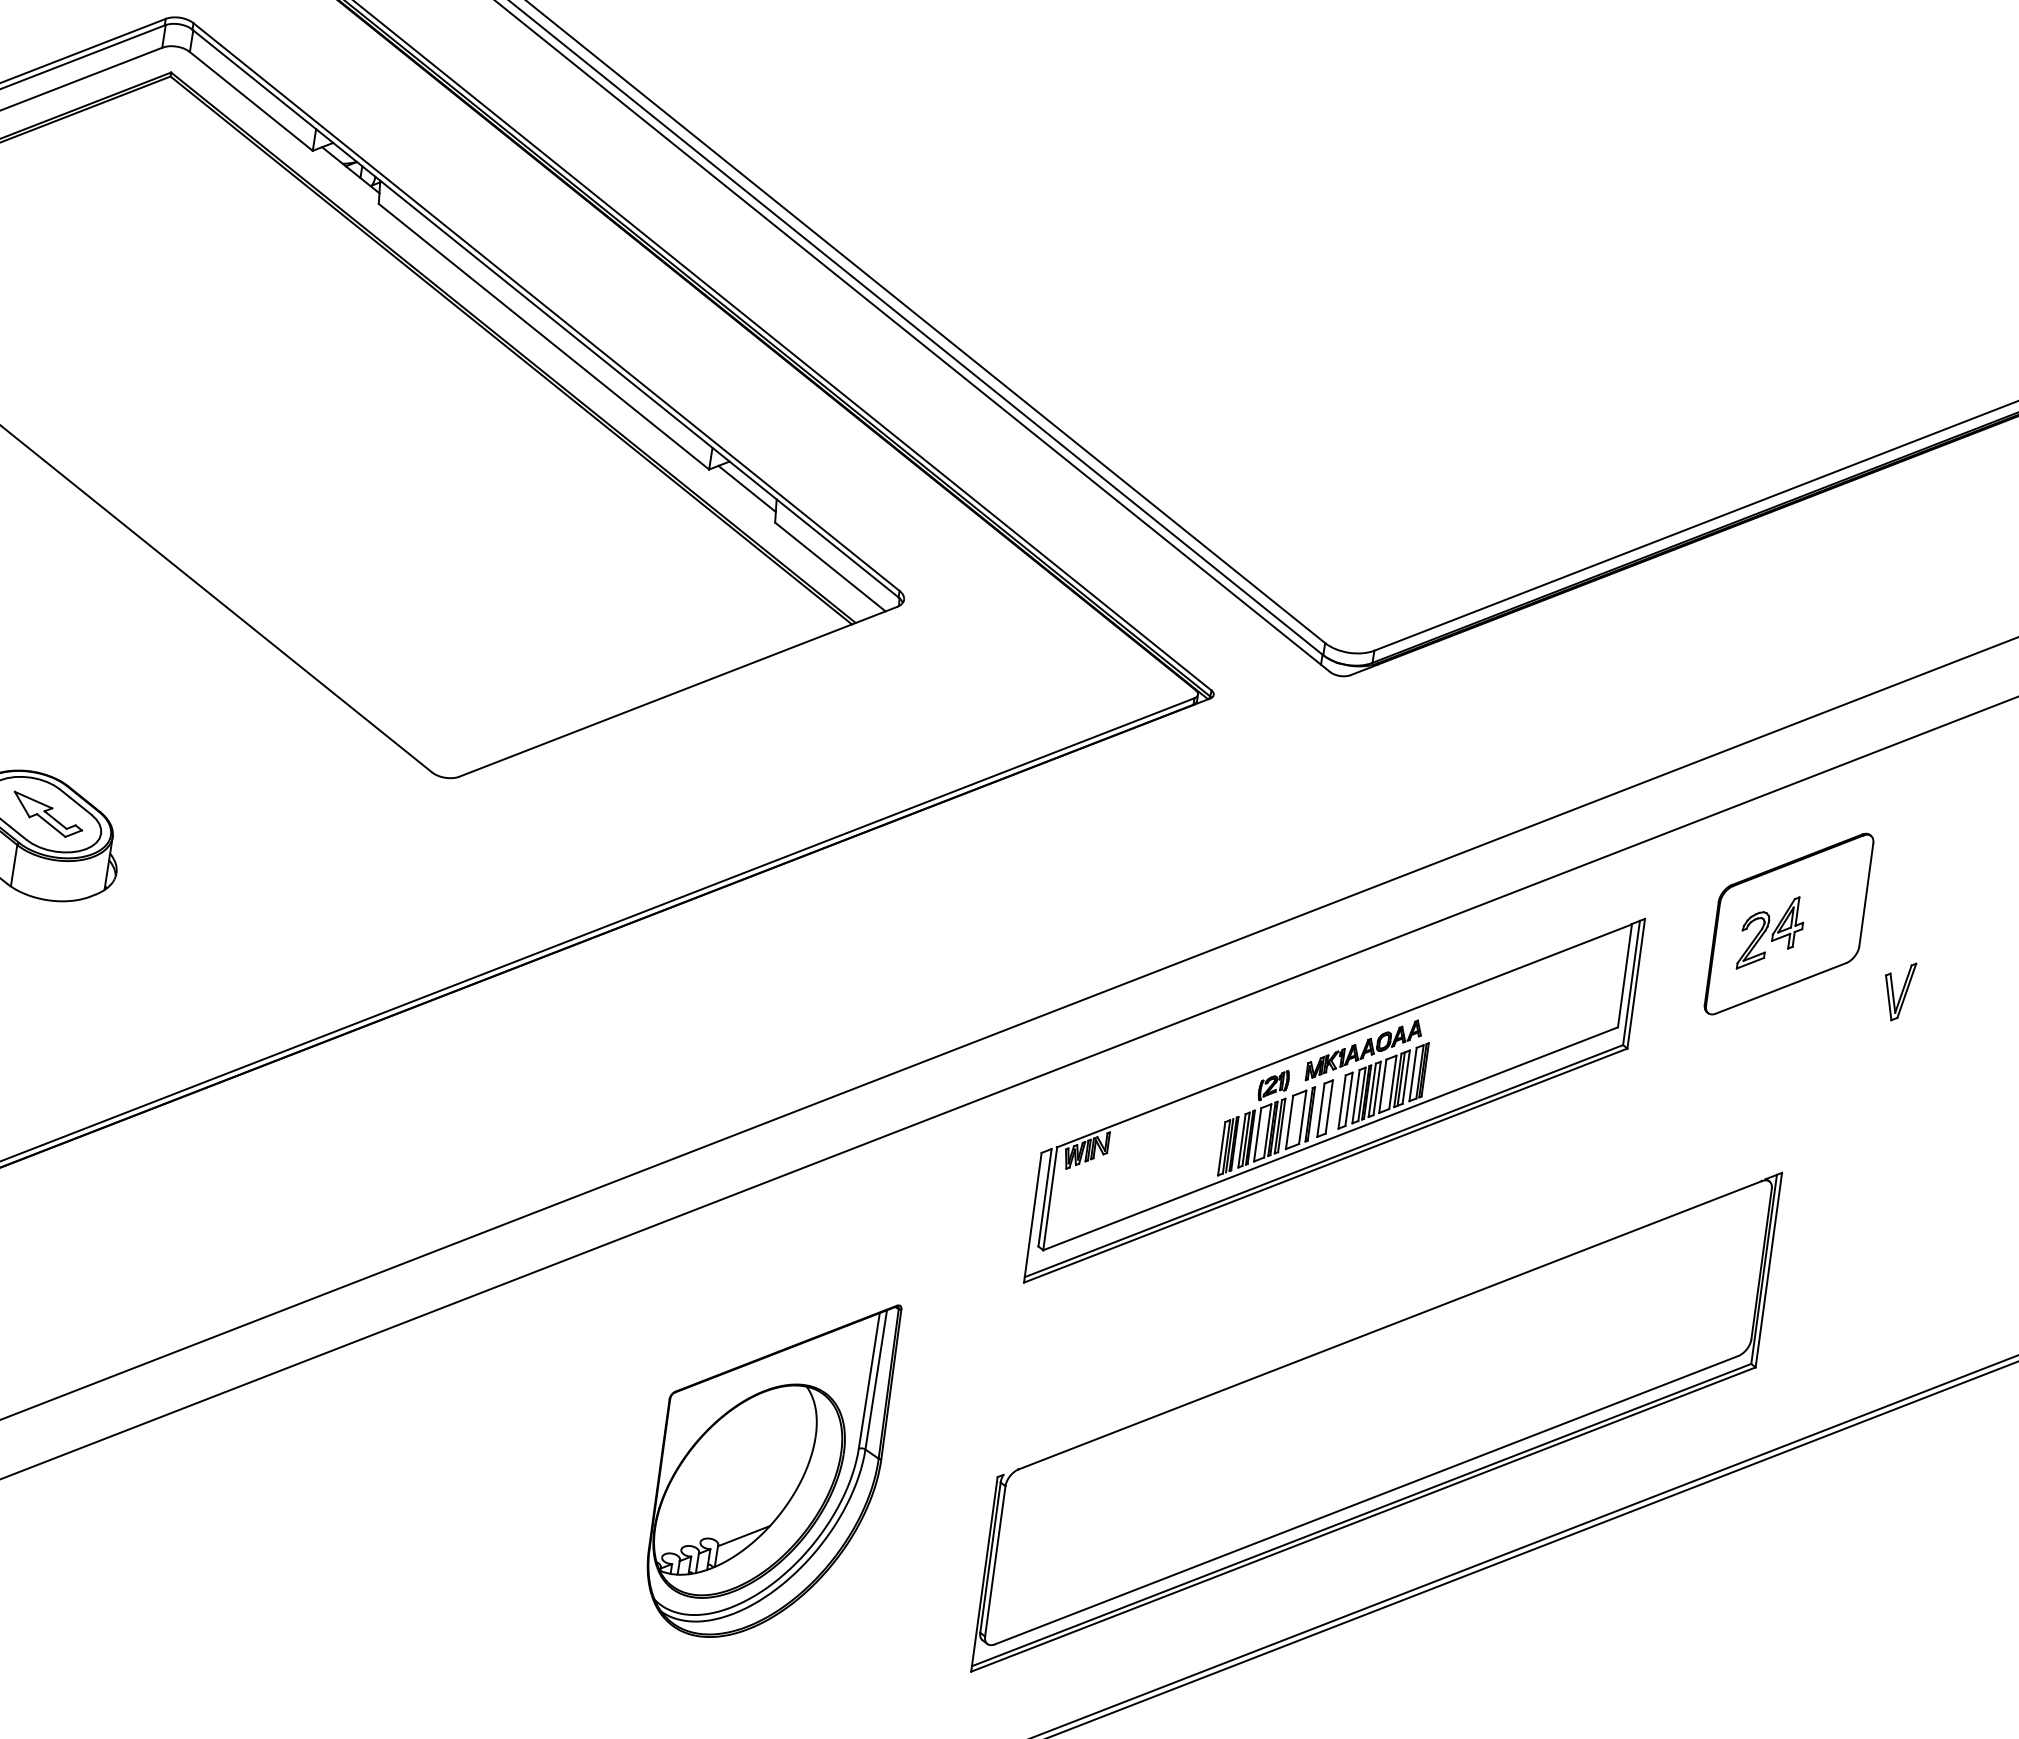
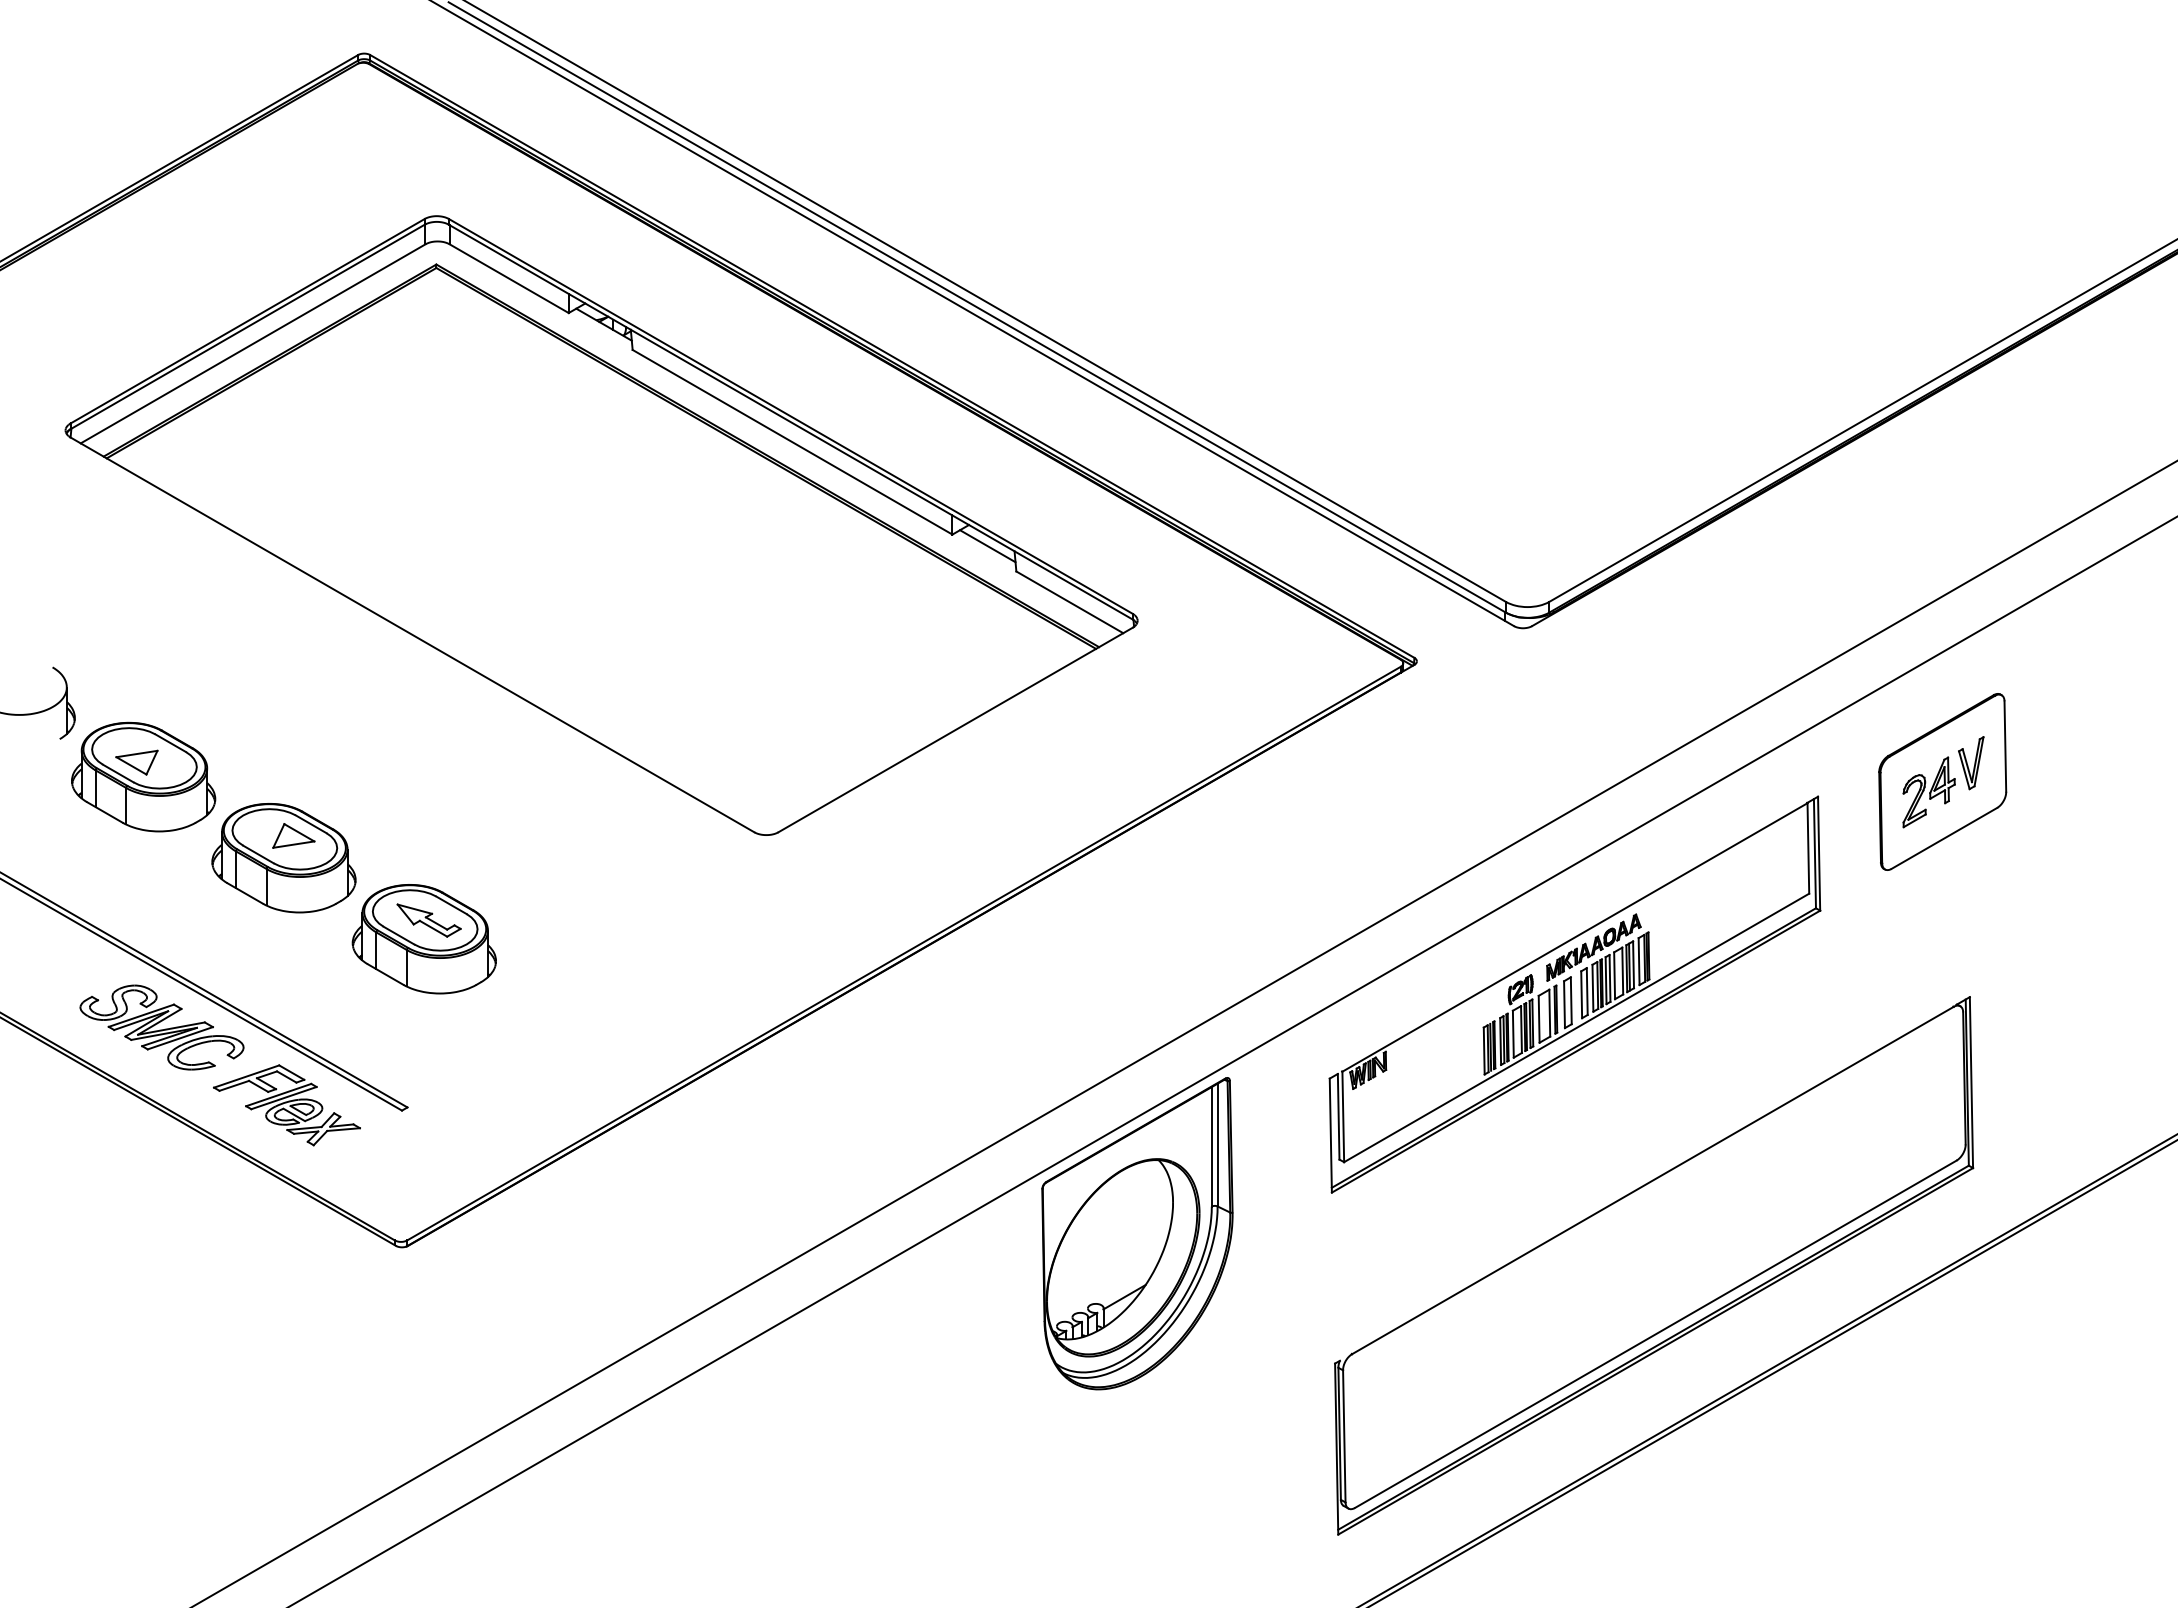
part: (1898, 991) -> (1971, 763), moved
part: (769, 1466) -> (1137, 1233), moved

